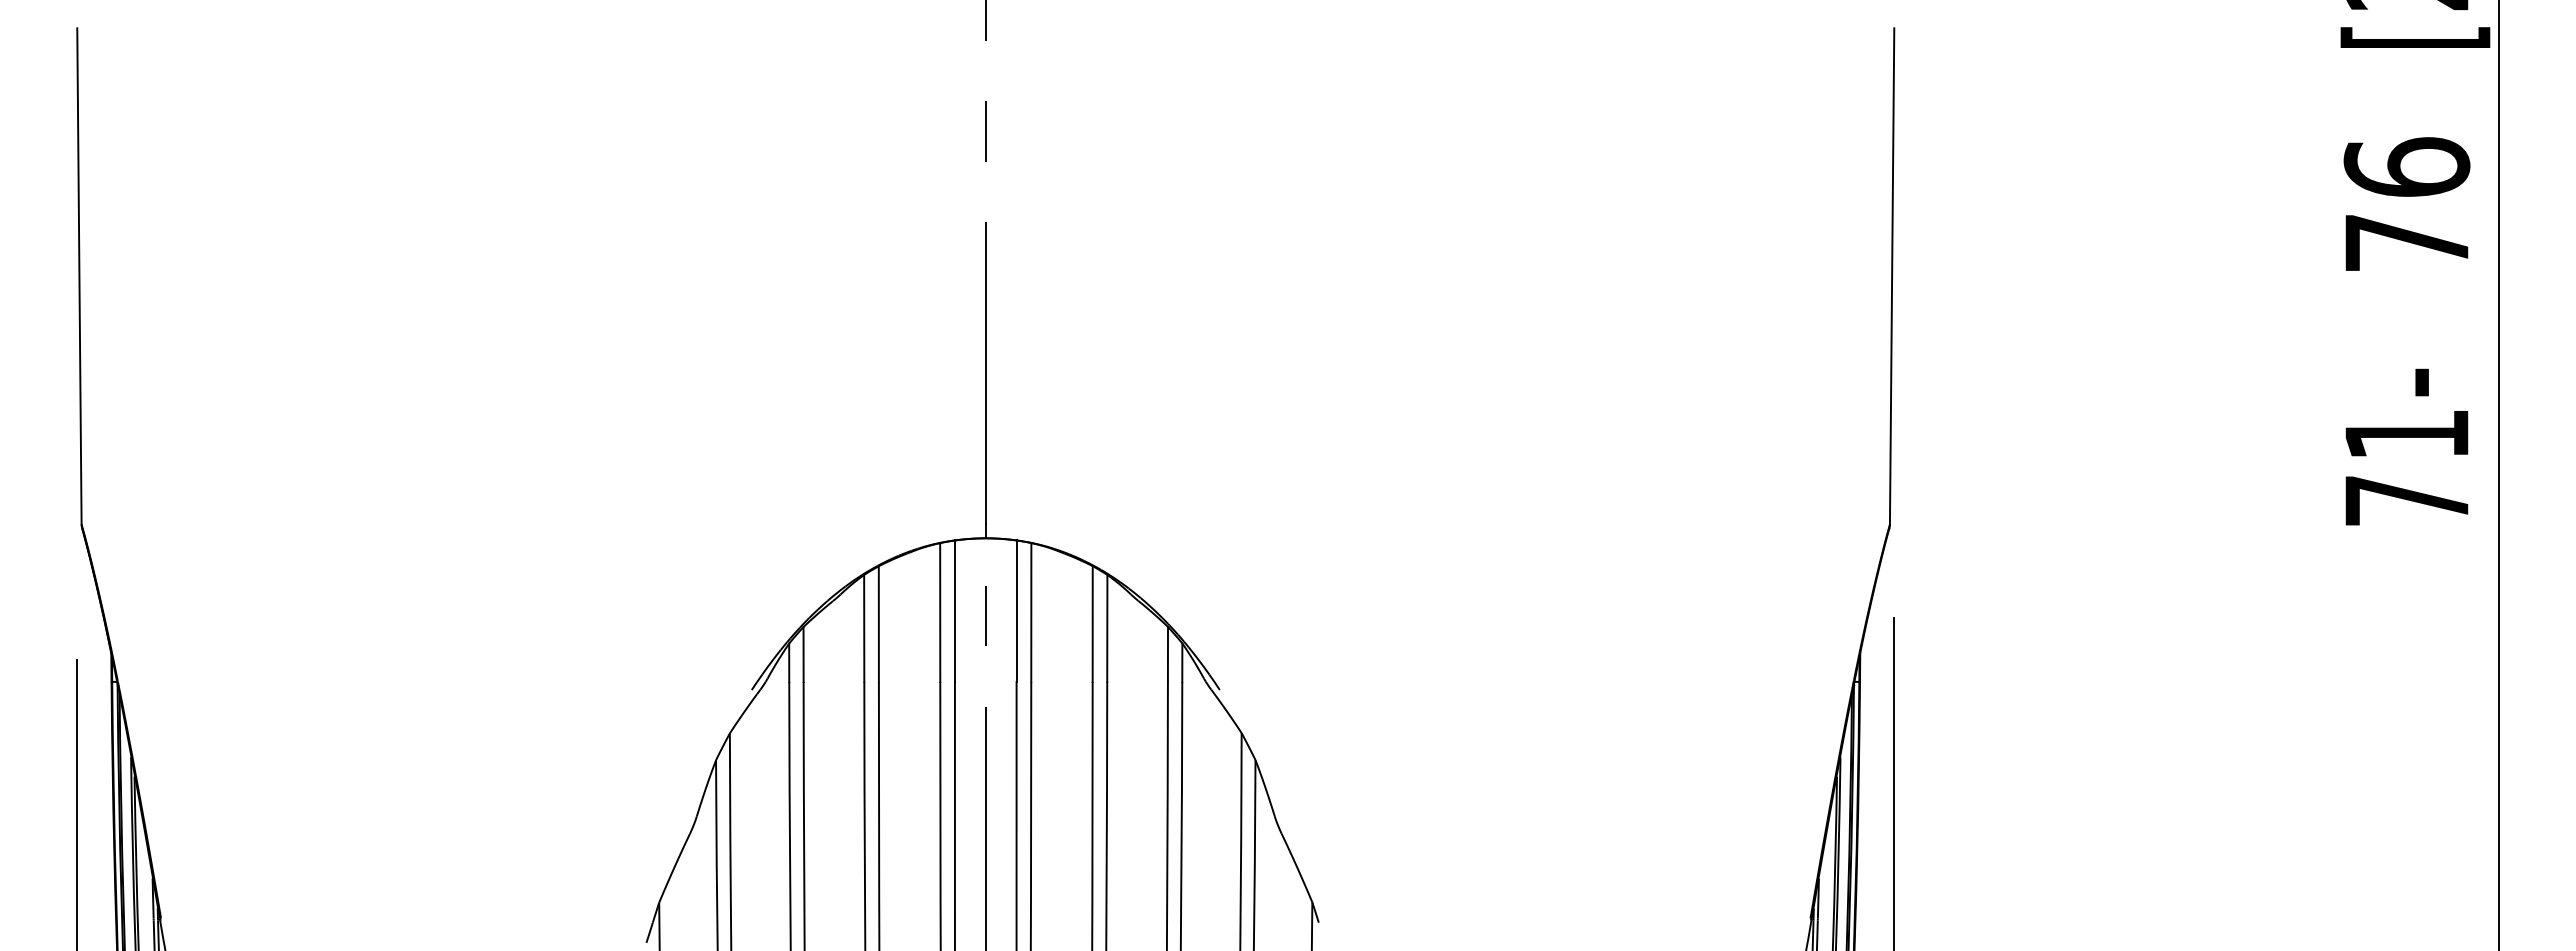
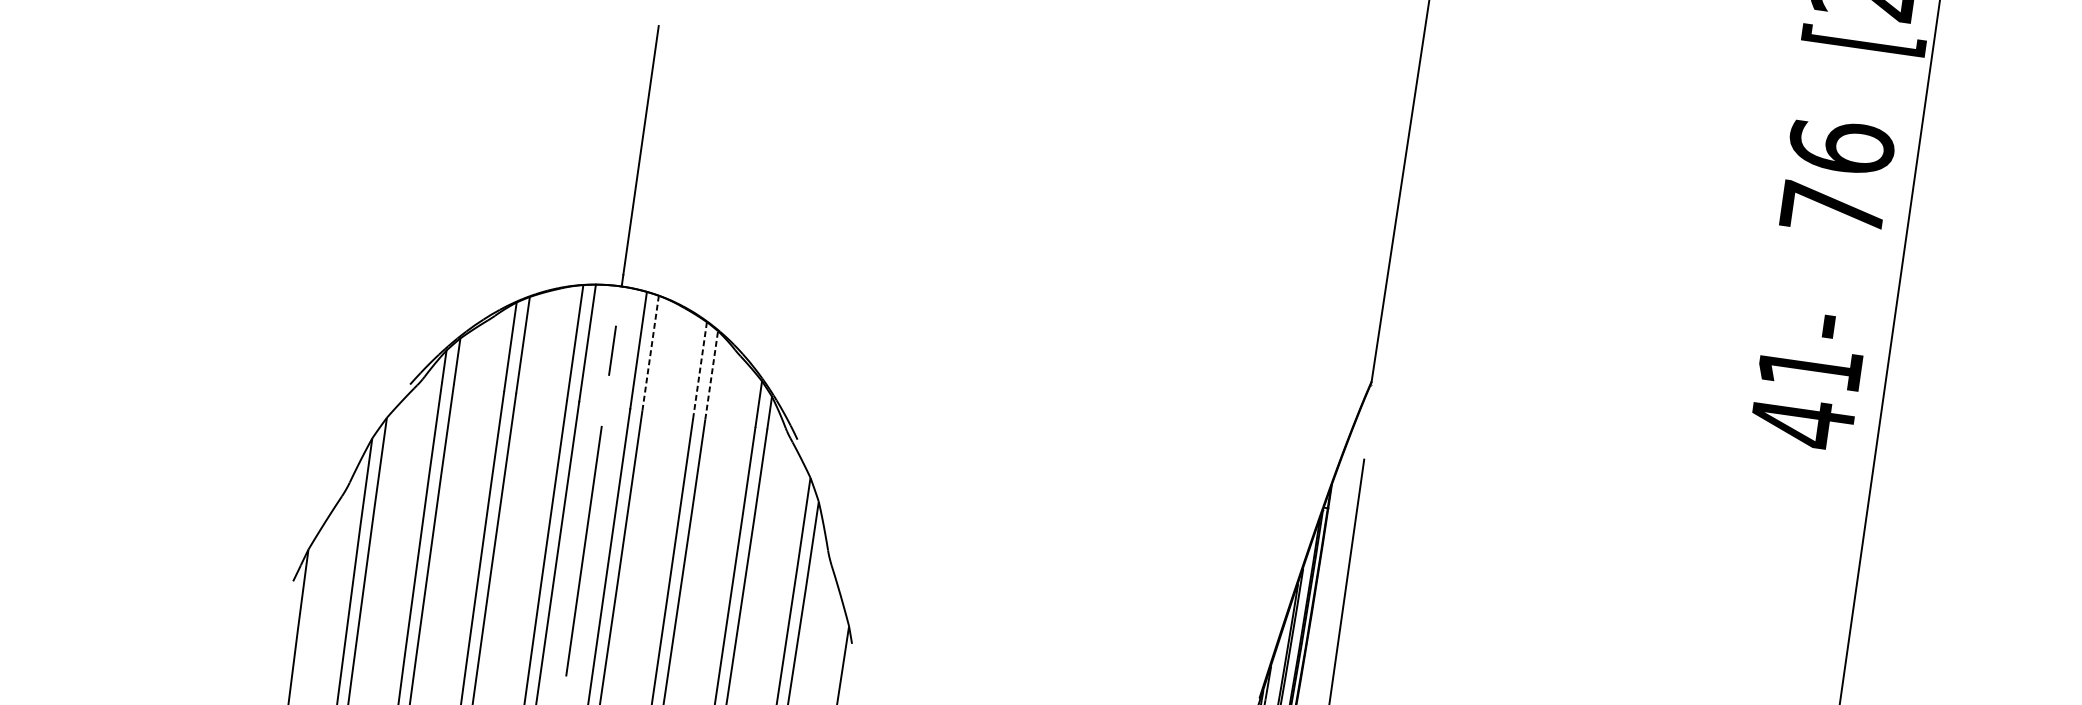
text: (2406, 500) -> (1802, 422), 71- -> 41-
line: (1031, 611) -> (650, 352), solid -> dashed
line: (1092, 624) -> (699, 370), solid -> dashed
line: (1107, 627) -> (711, 374), solid -> dashed

